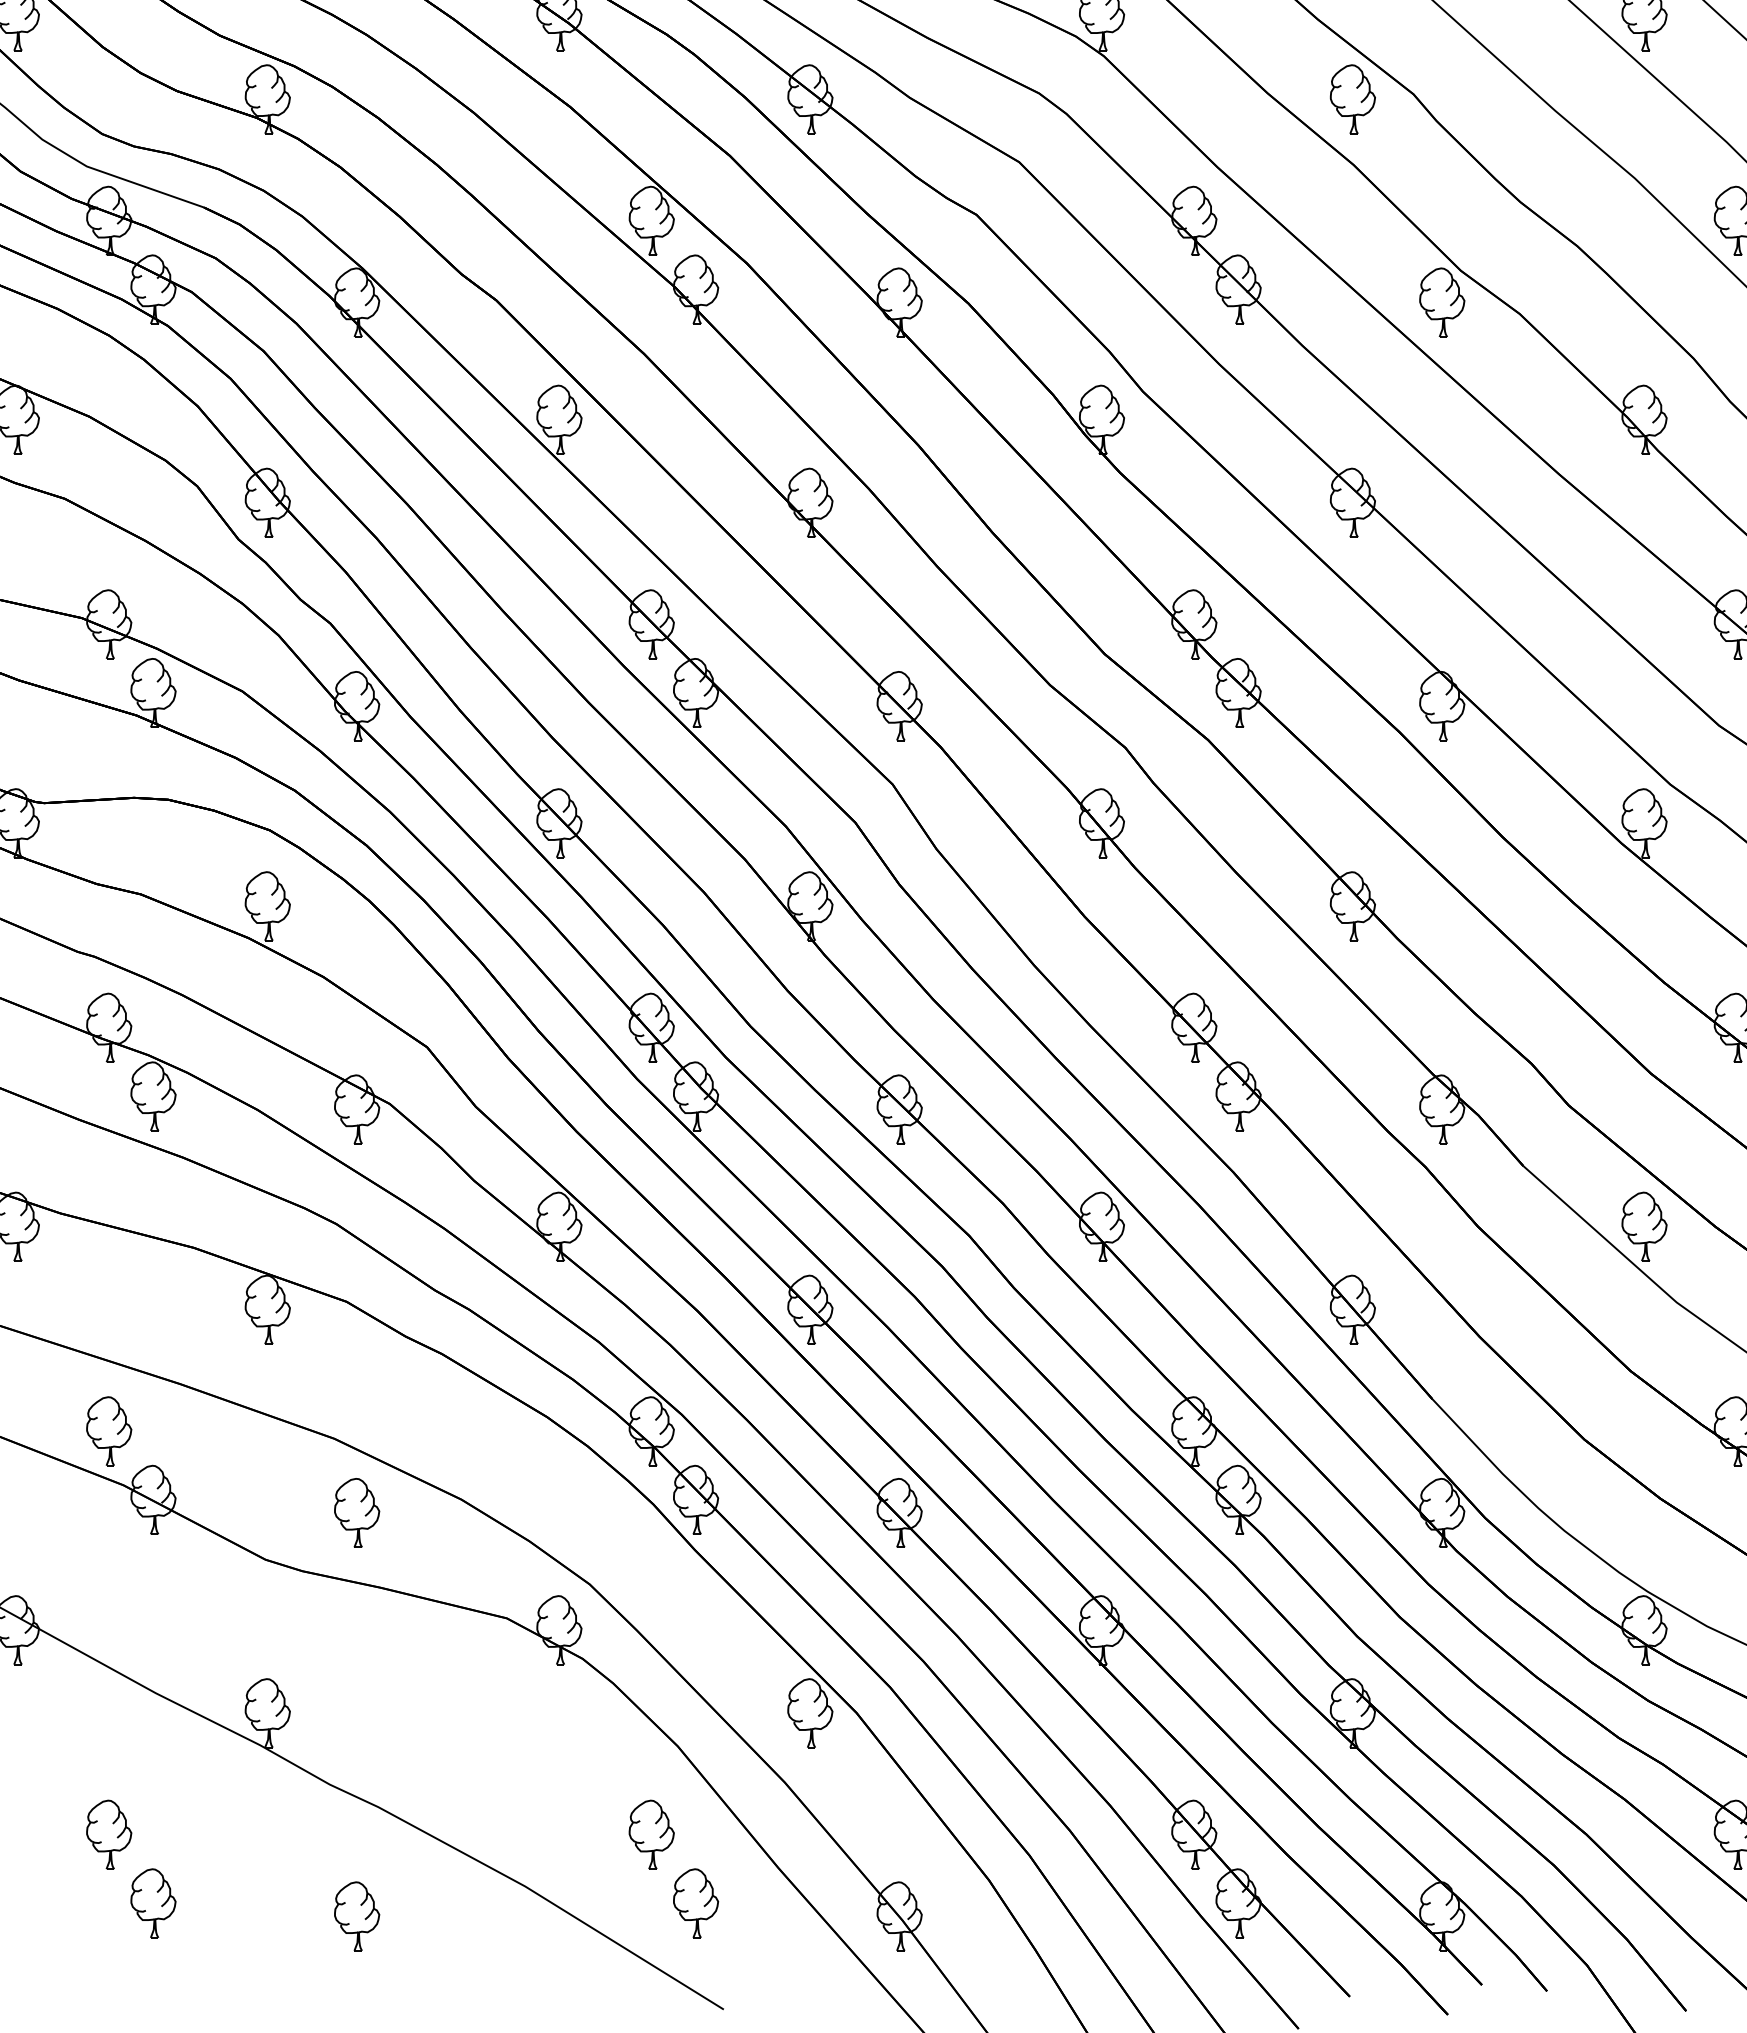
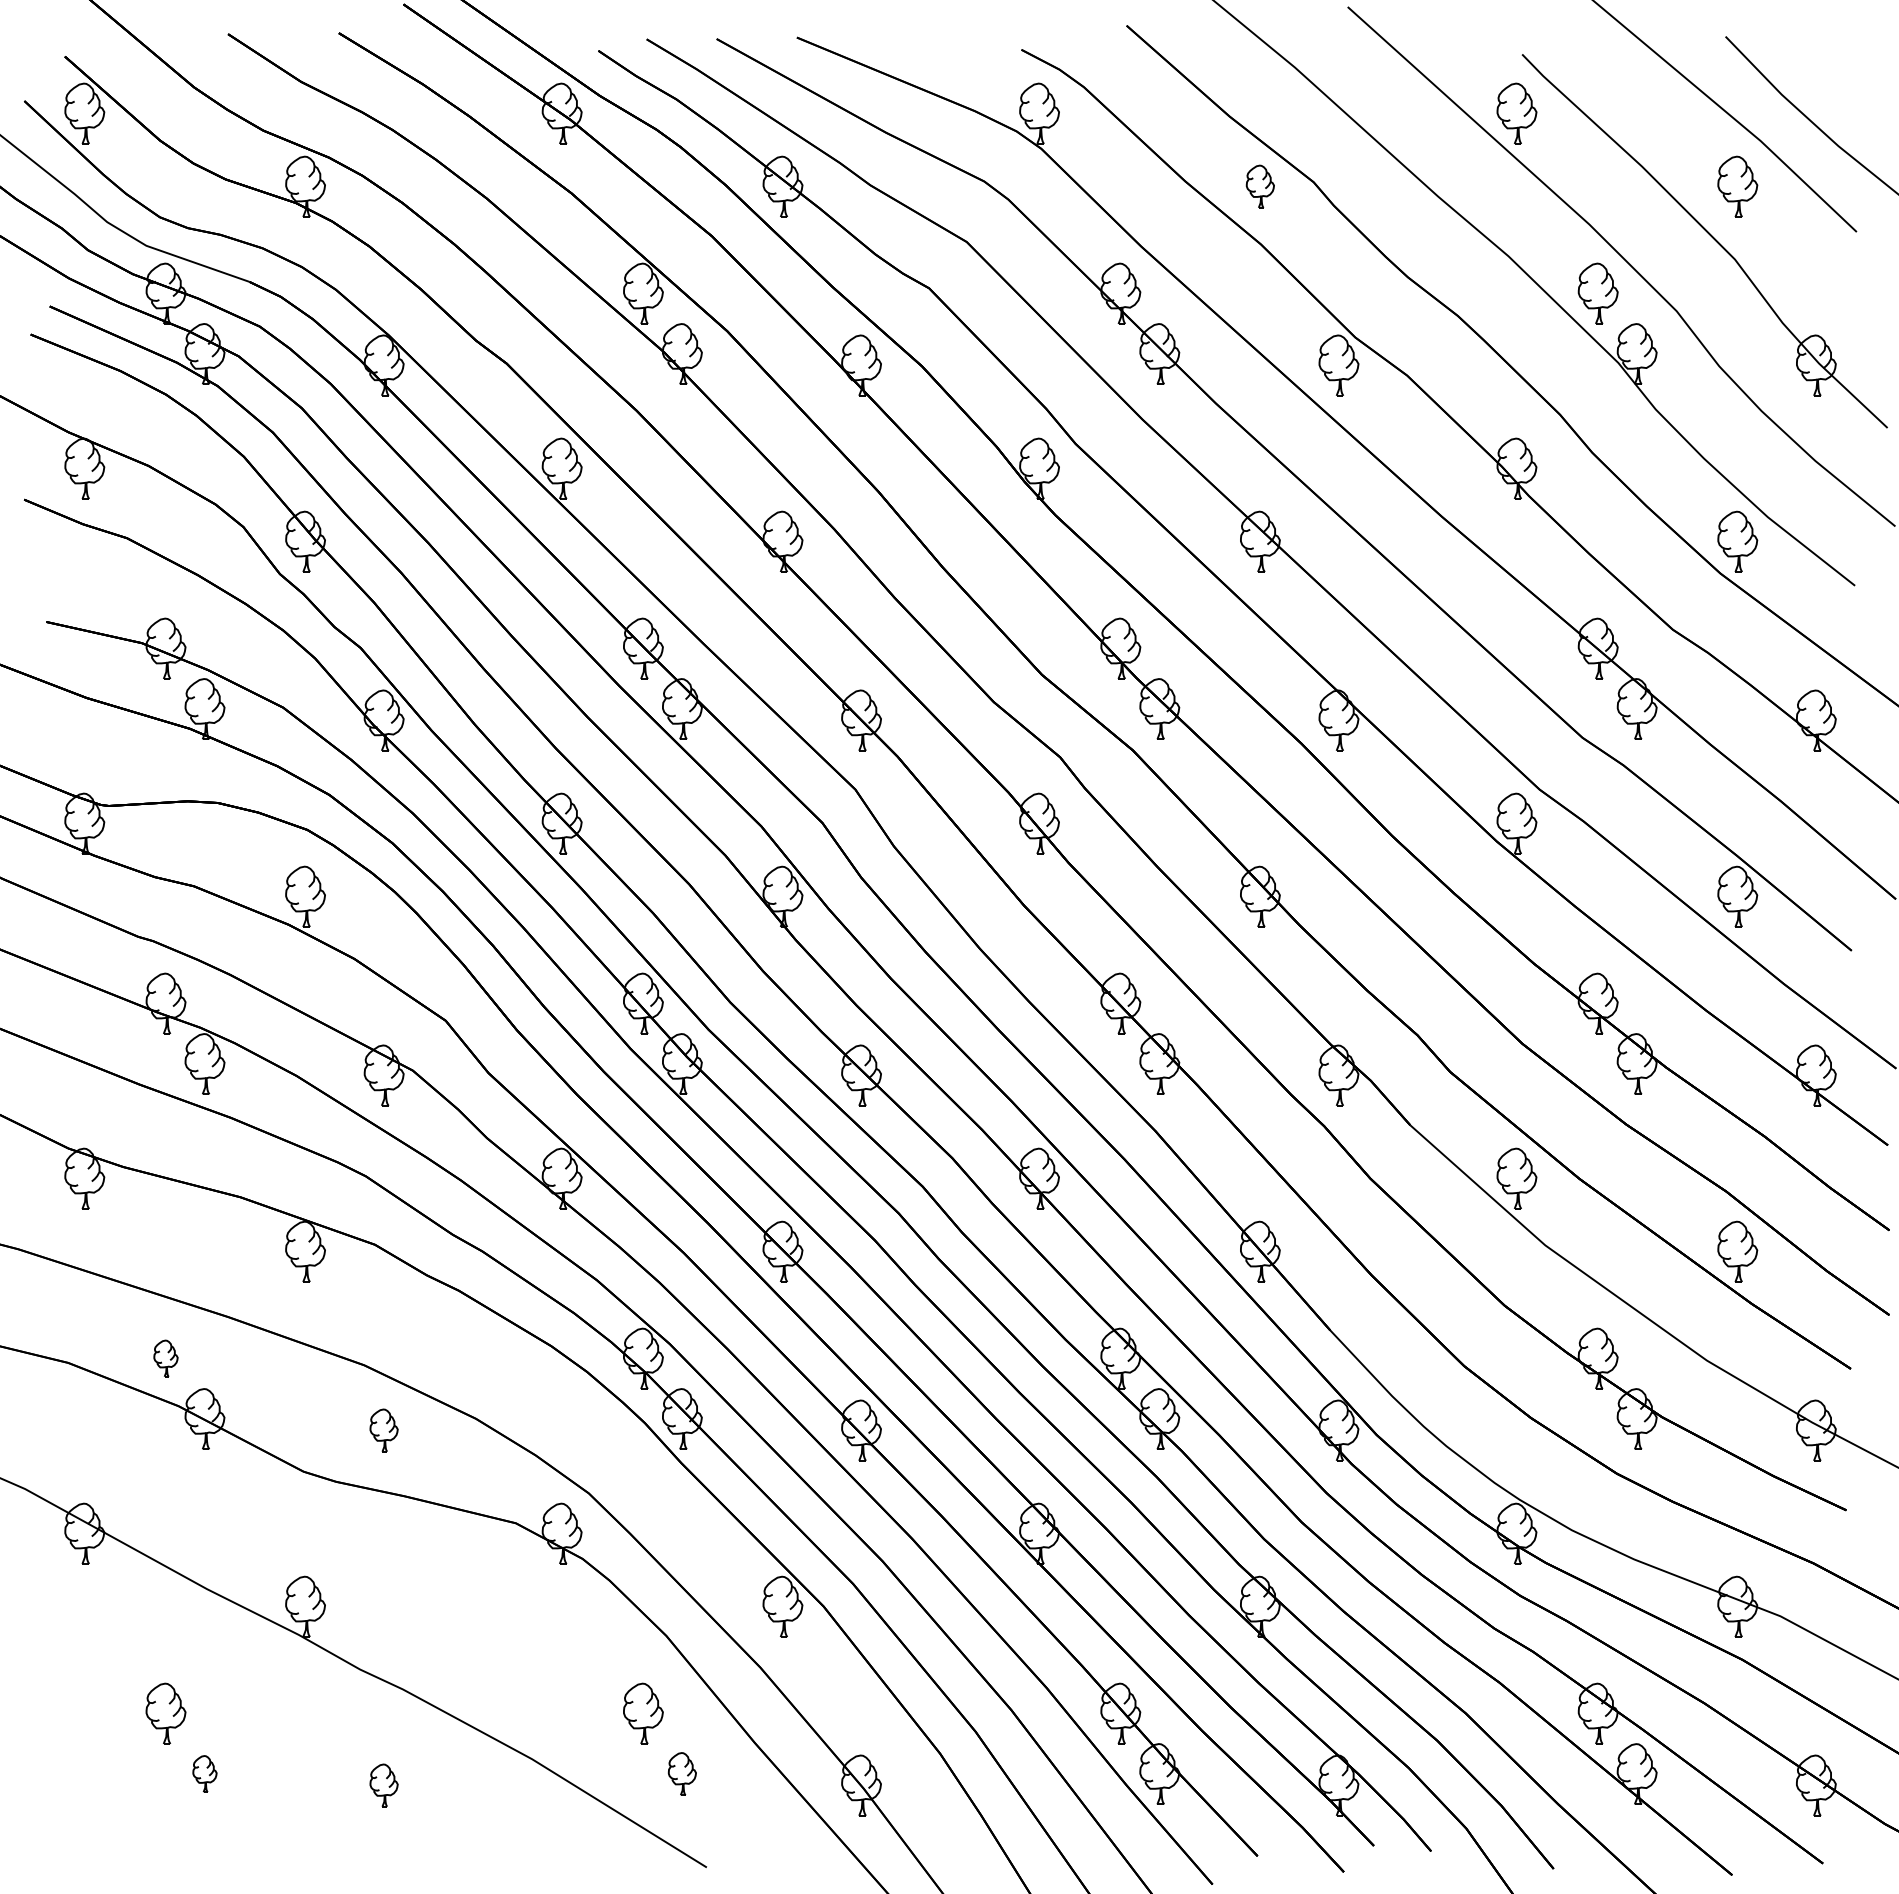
part: (1353, 99) -> (1260, 186), size x0.7
part: (108, 1431) -> (165, 1358), size x0.6
part: (356, 1512) -> (383, 1430), size x0.7
part: (152, 1902) -> (204, 1773), size x0.6
part: (696, 1902) -> (682, 1773), size x0.7
part: (356, 1916) -> (383, 1785), size x0.7

